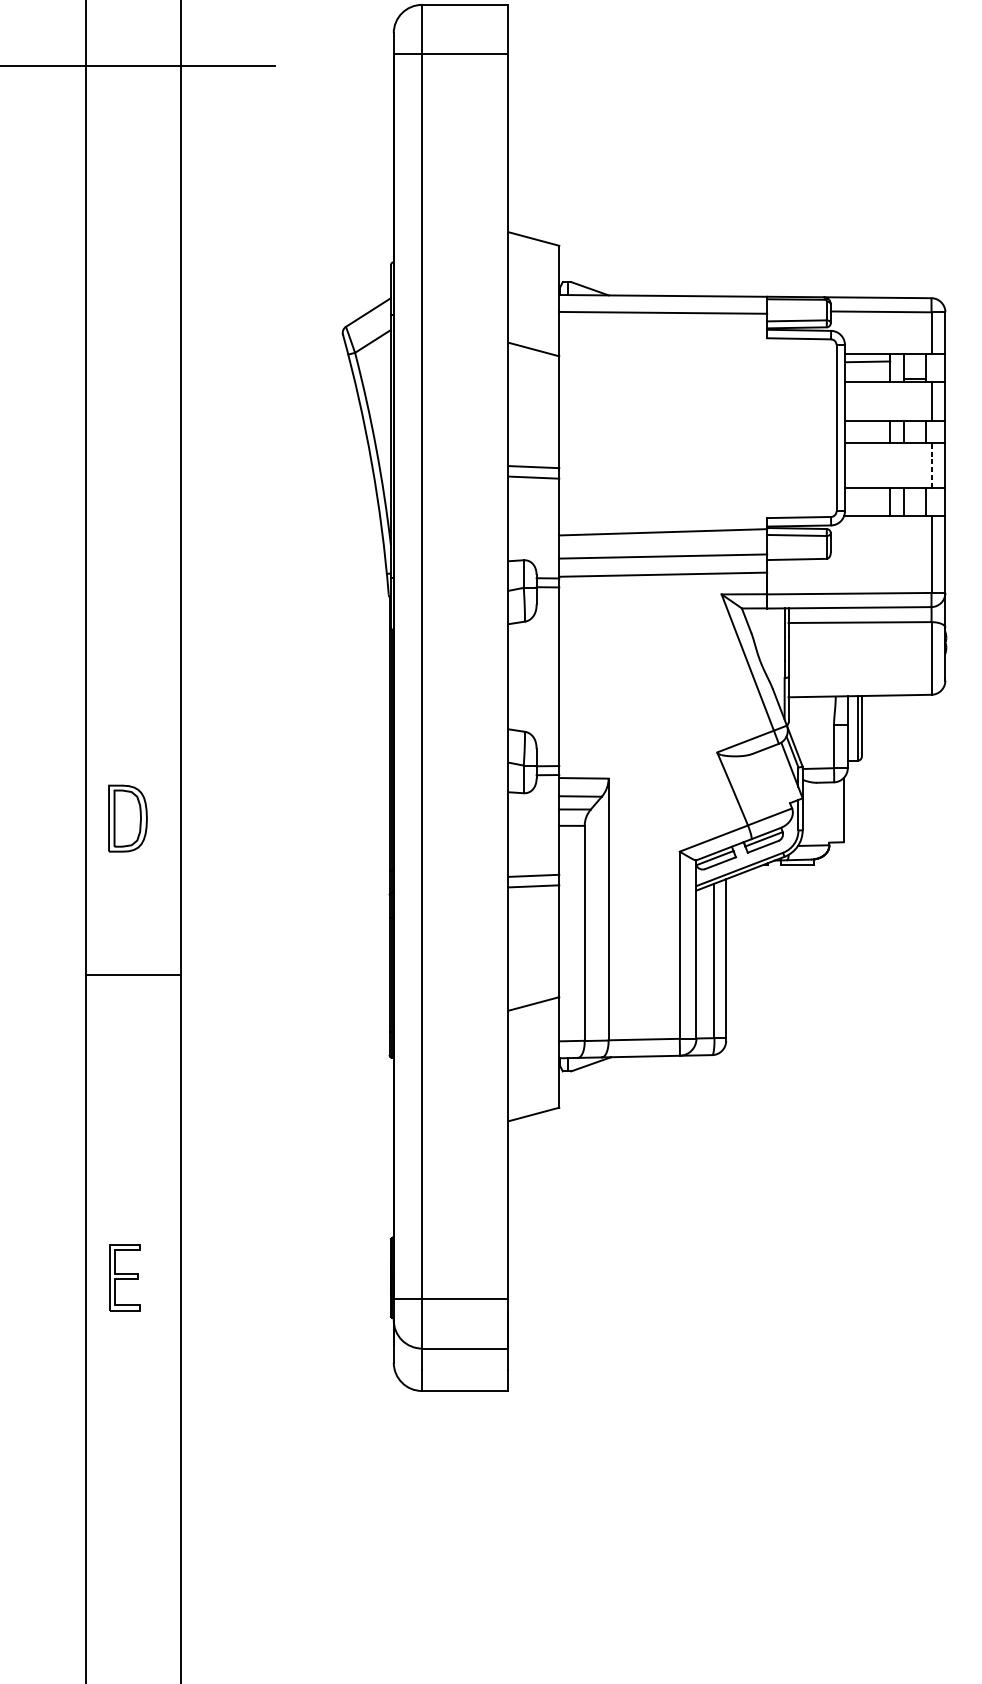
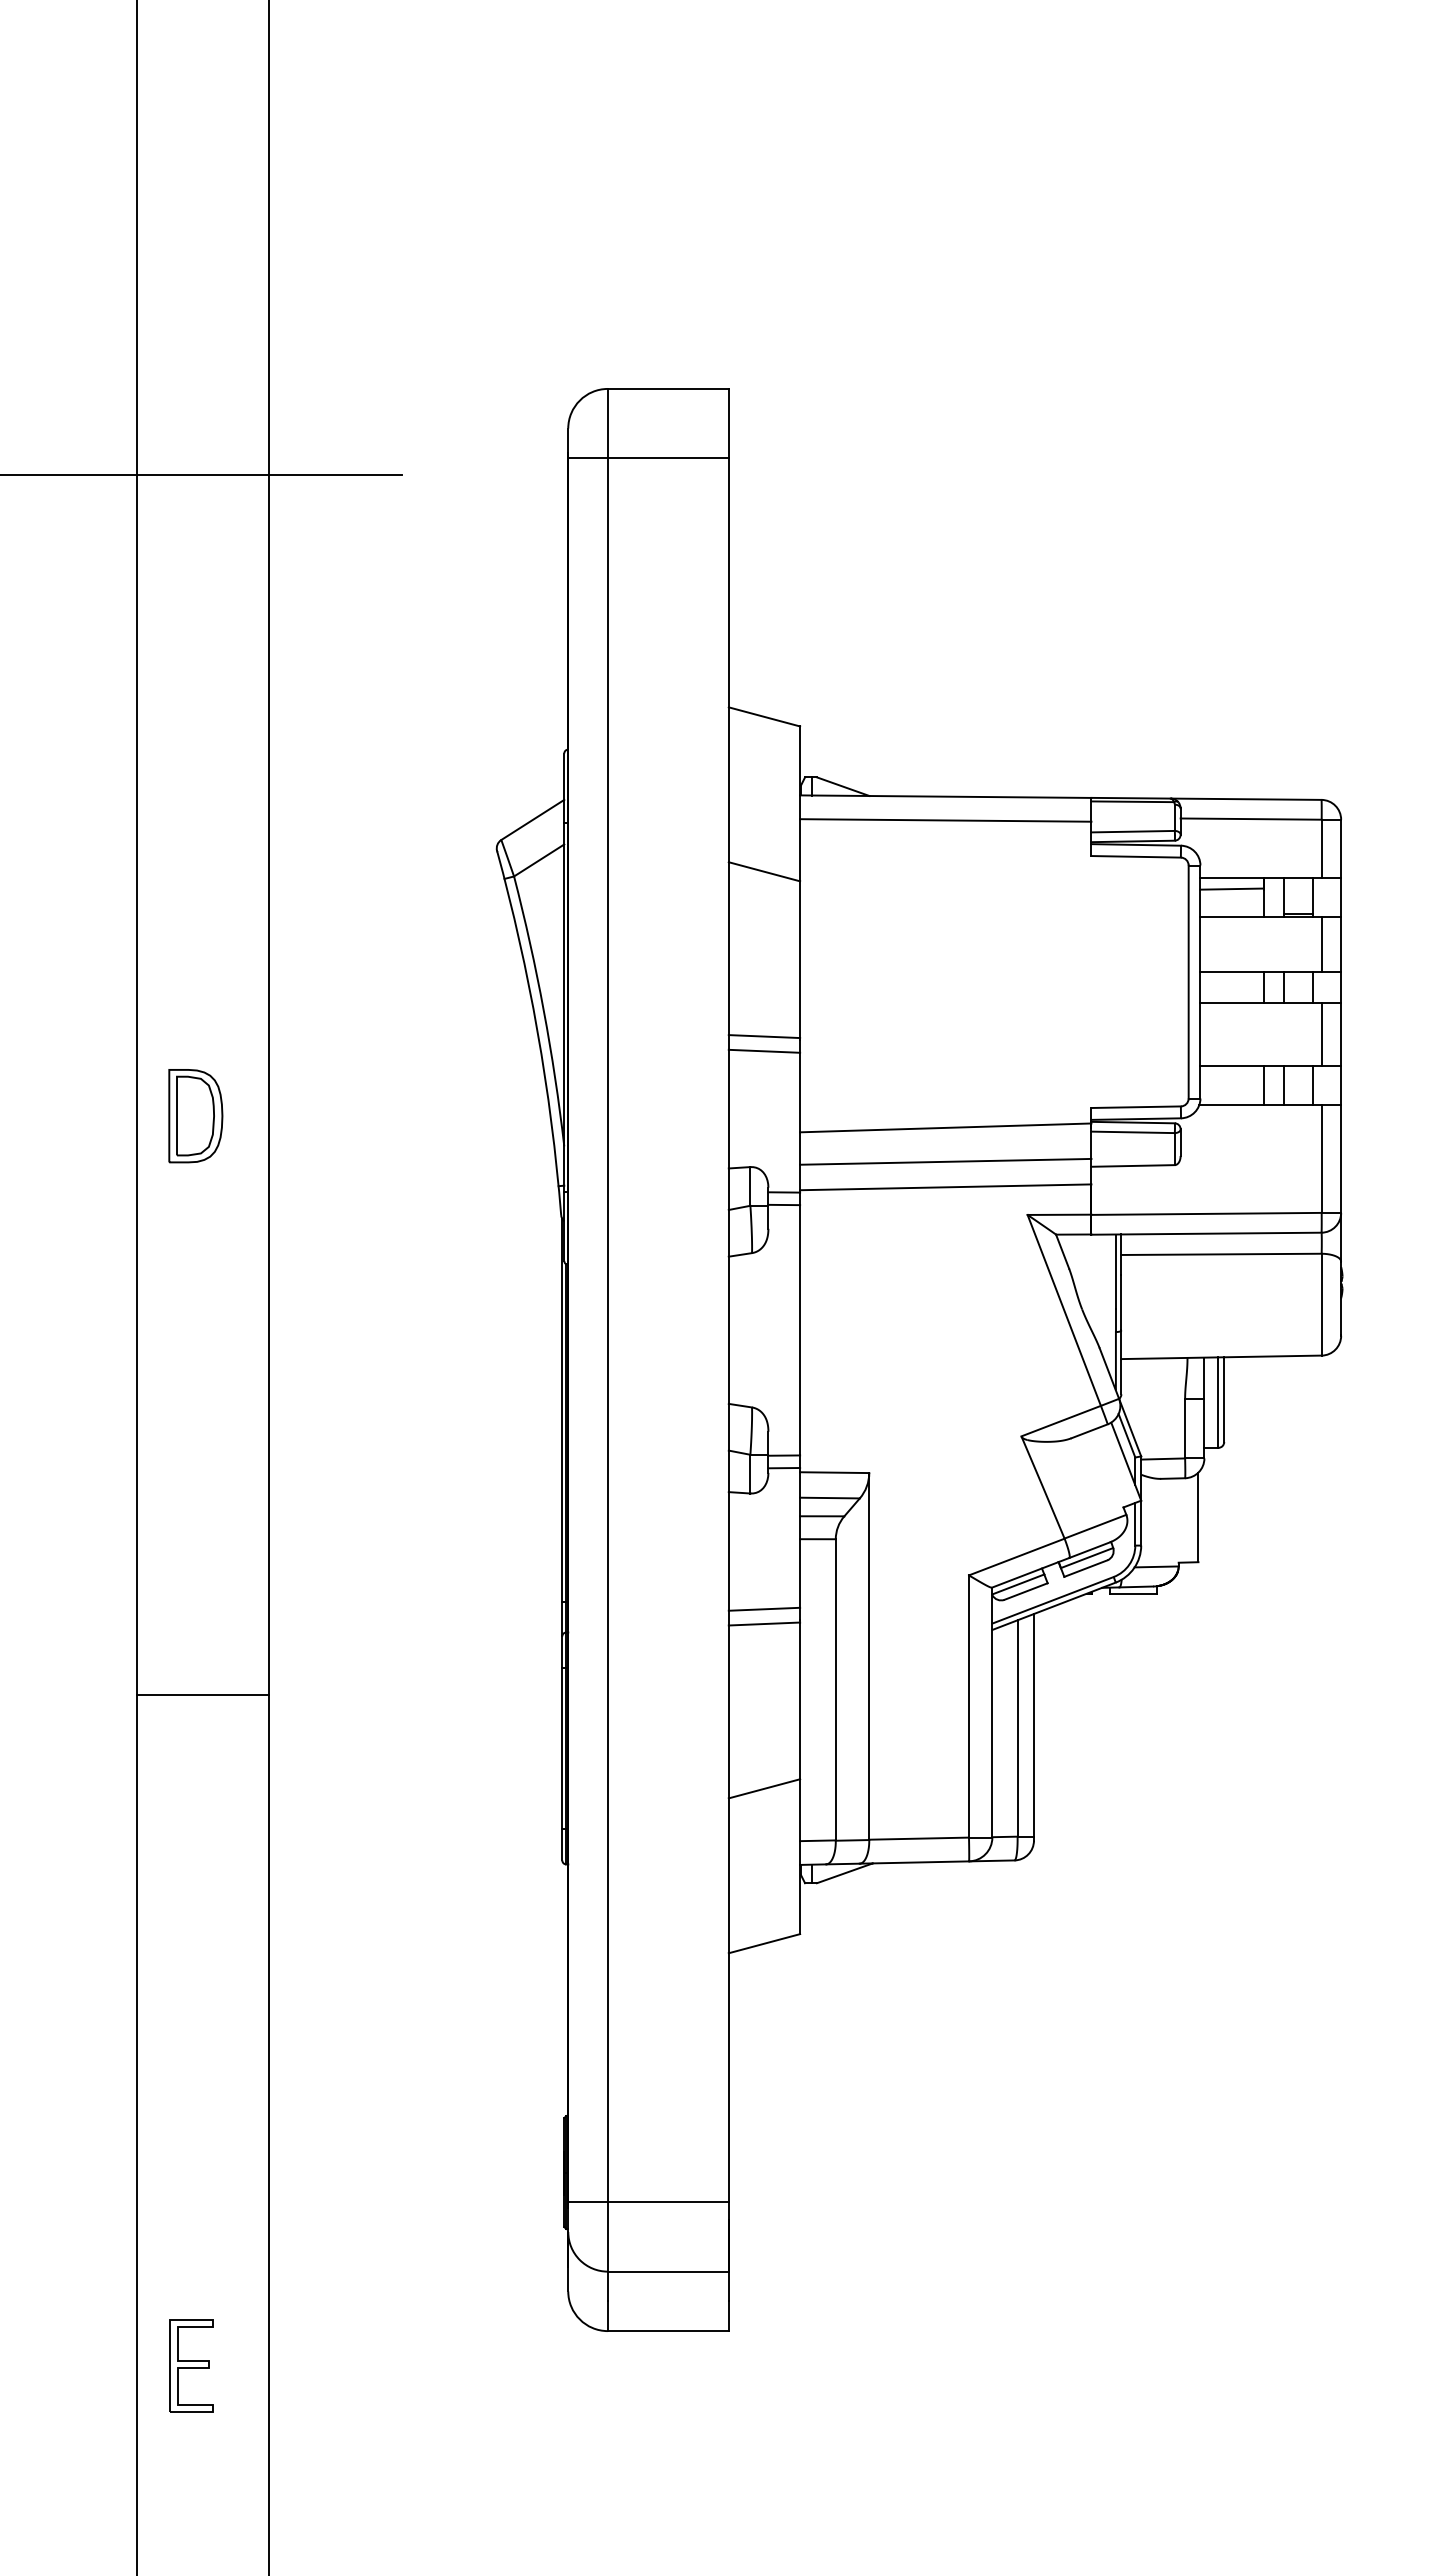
line: (931, 465) -> (1321, 1034), dashed -> solid
part: (127, 818) -> (195, 1116), moved
line: (133, 974) -> (203, 1694), moved
part: (124, 1277) -> (191, 2365), moved

